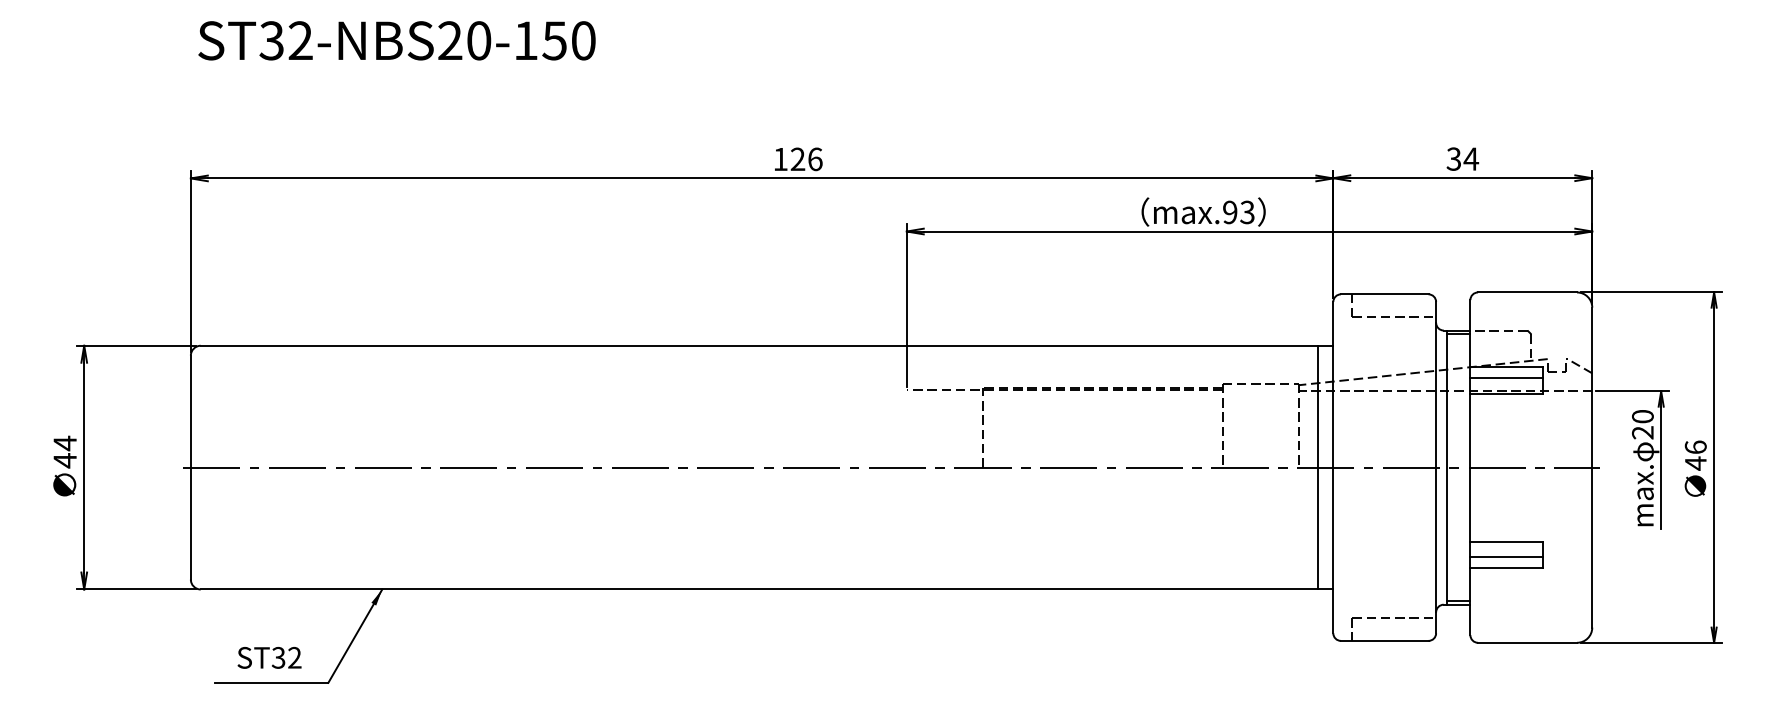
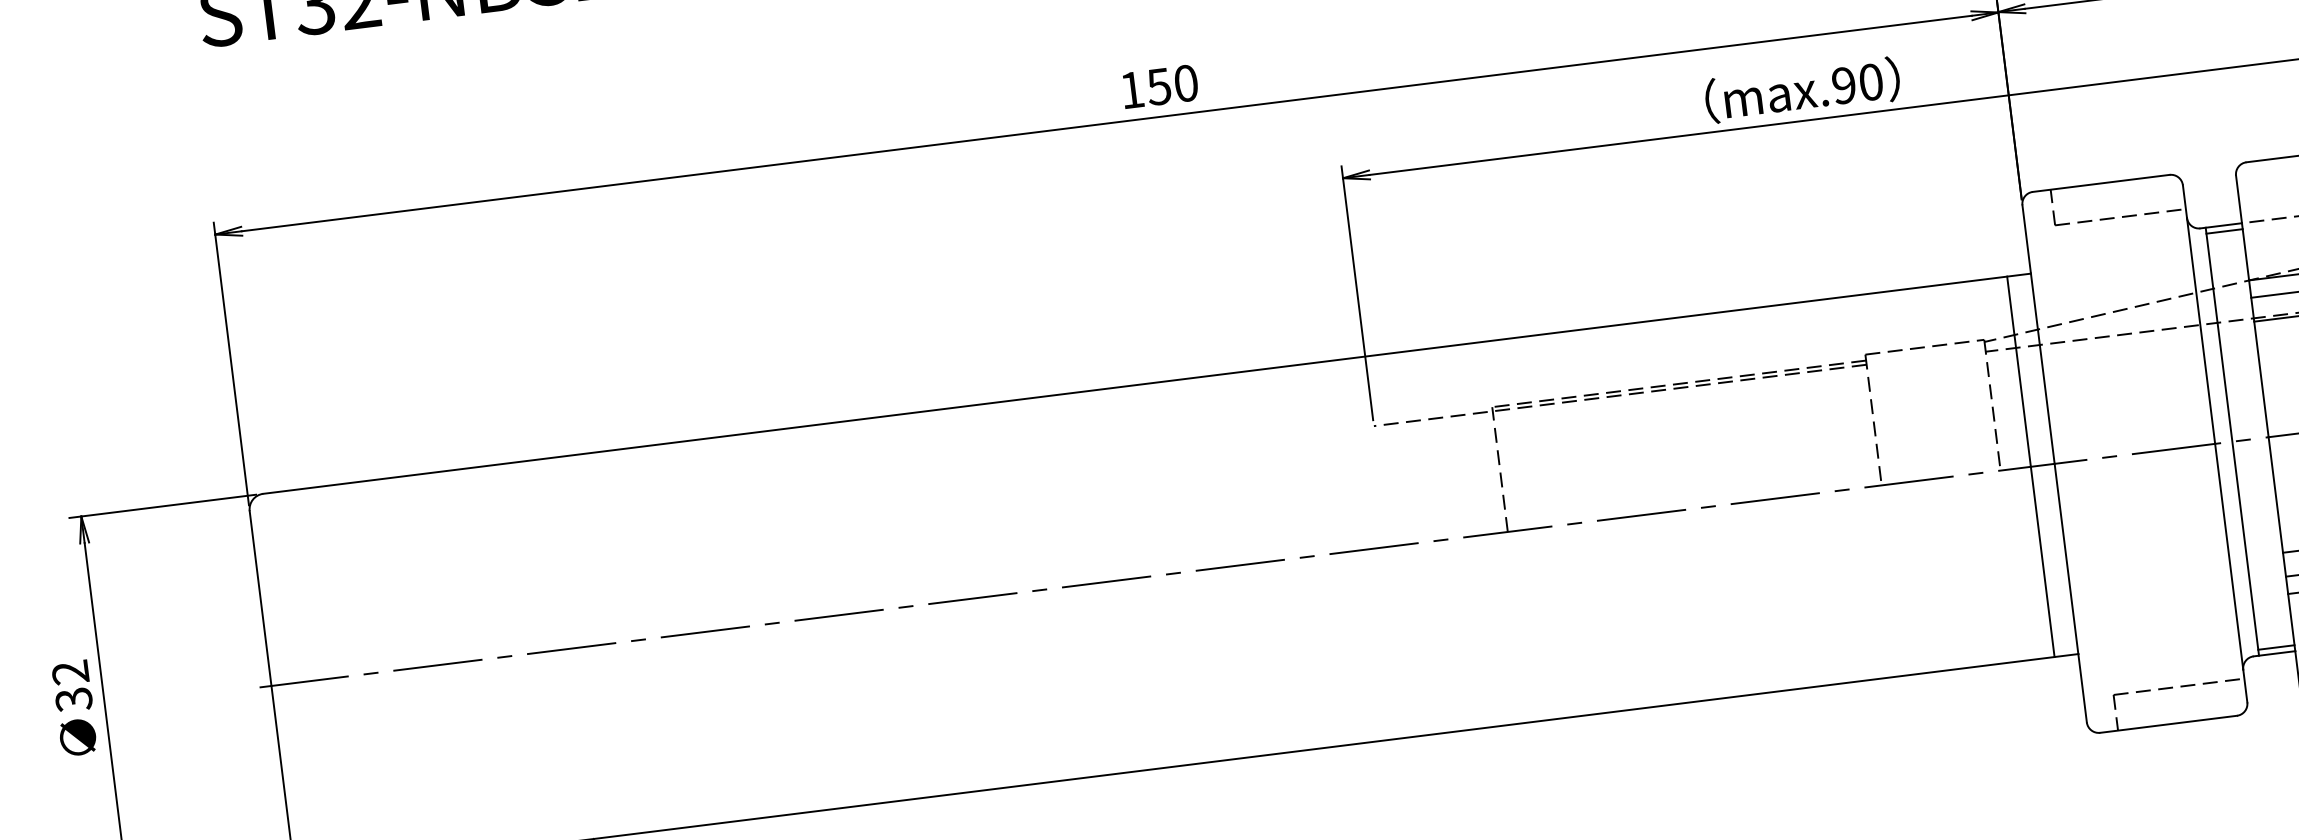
text: (806, 159) -> (1172, 85), 126 -> 150
text: (1247, 212) -> (1871, 82), max.93 -> max.90
text: (64, 451) -> (71, 685), 44 -> 32

